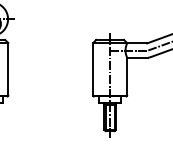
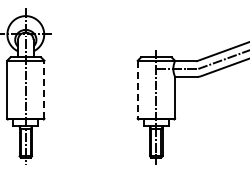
line: (8, 69) -> (44, 89), solid -> dashed
line: (92, 70) -> (137, 90), solid -> dashed

